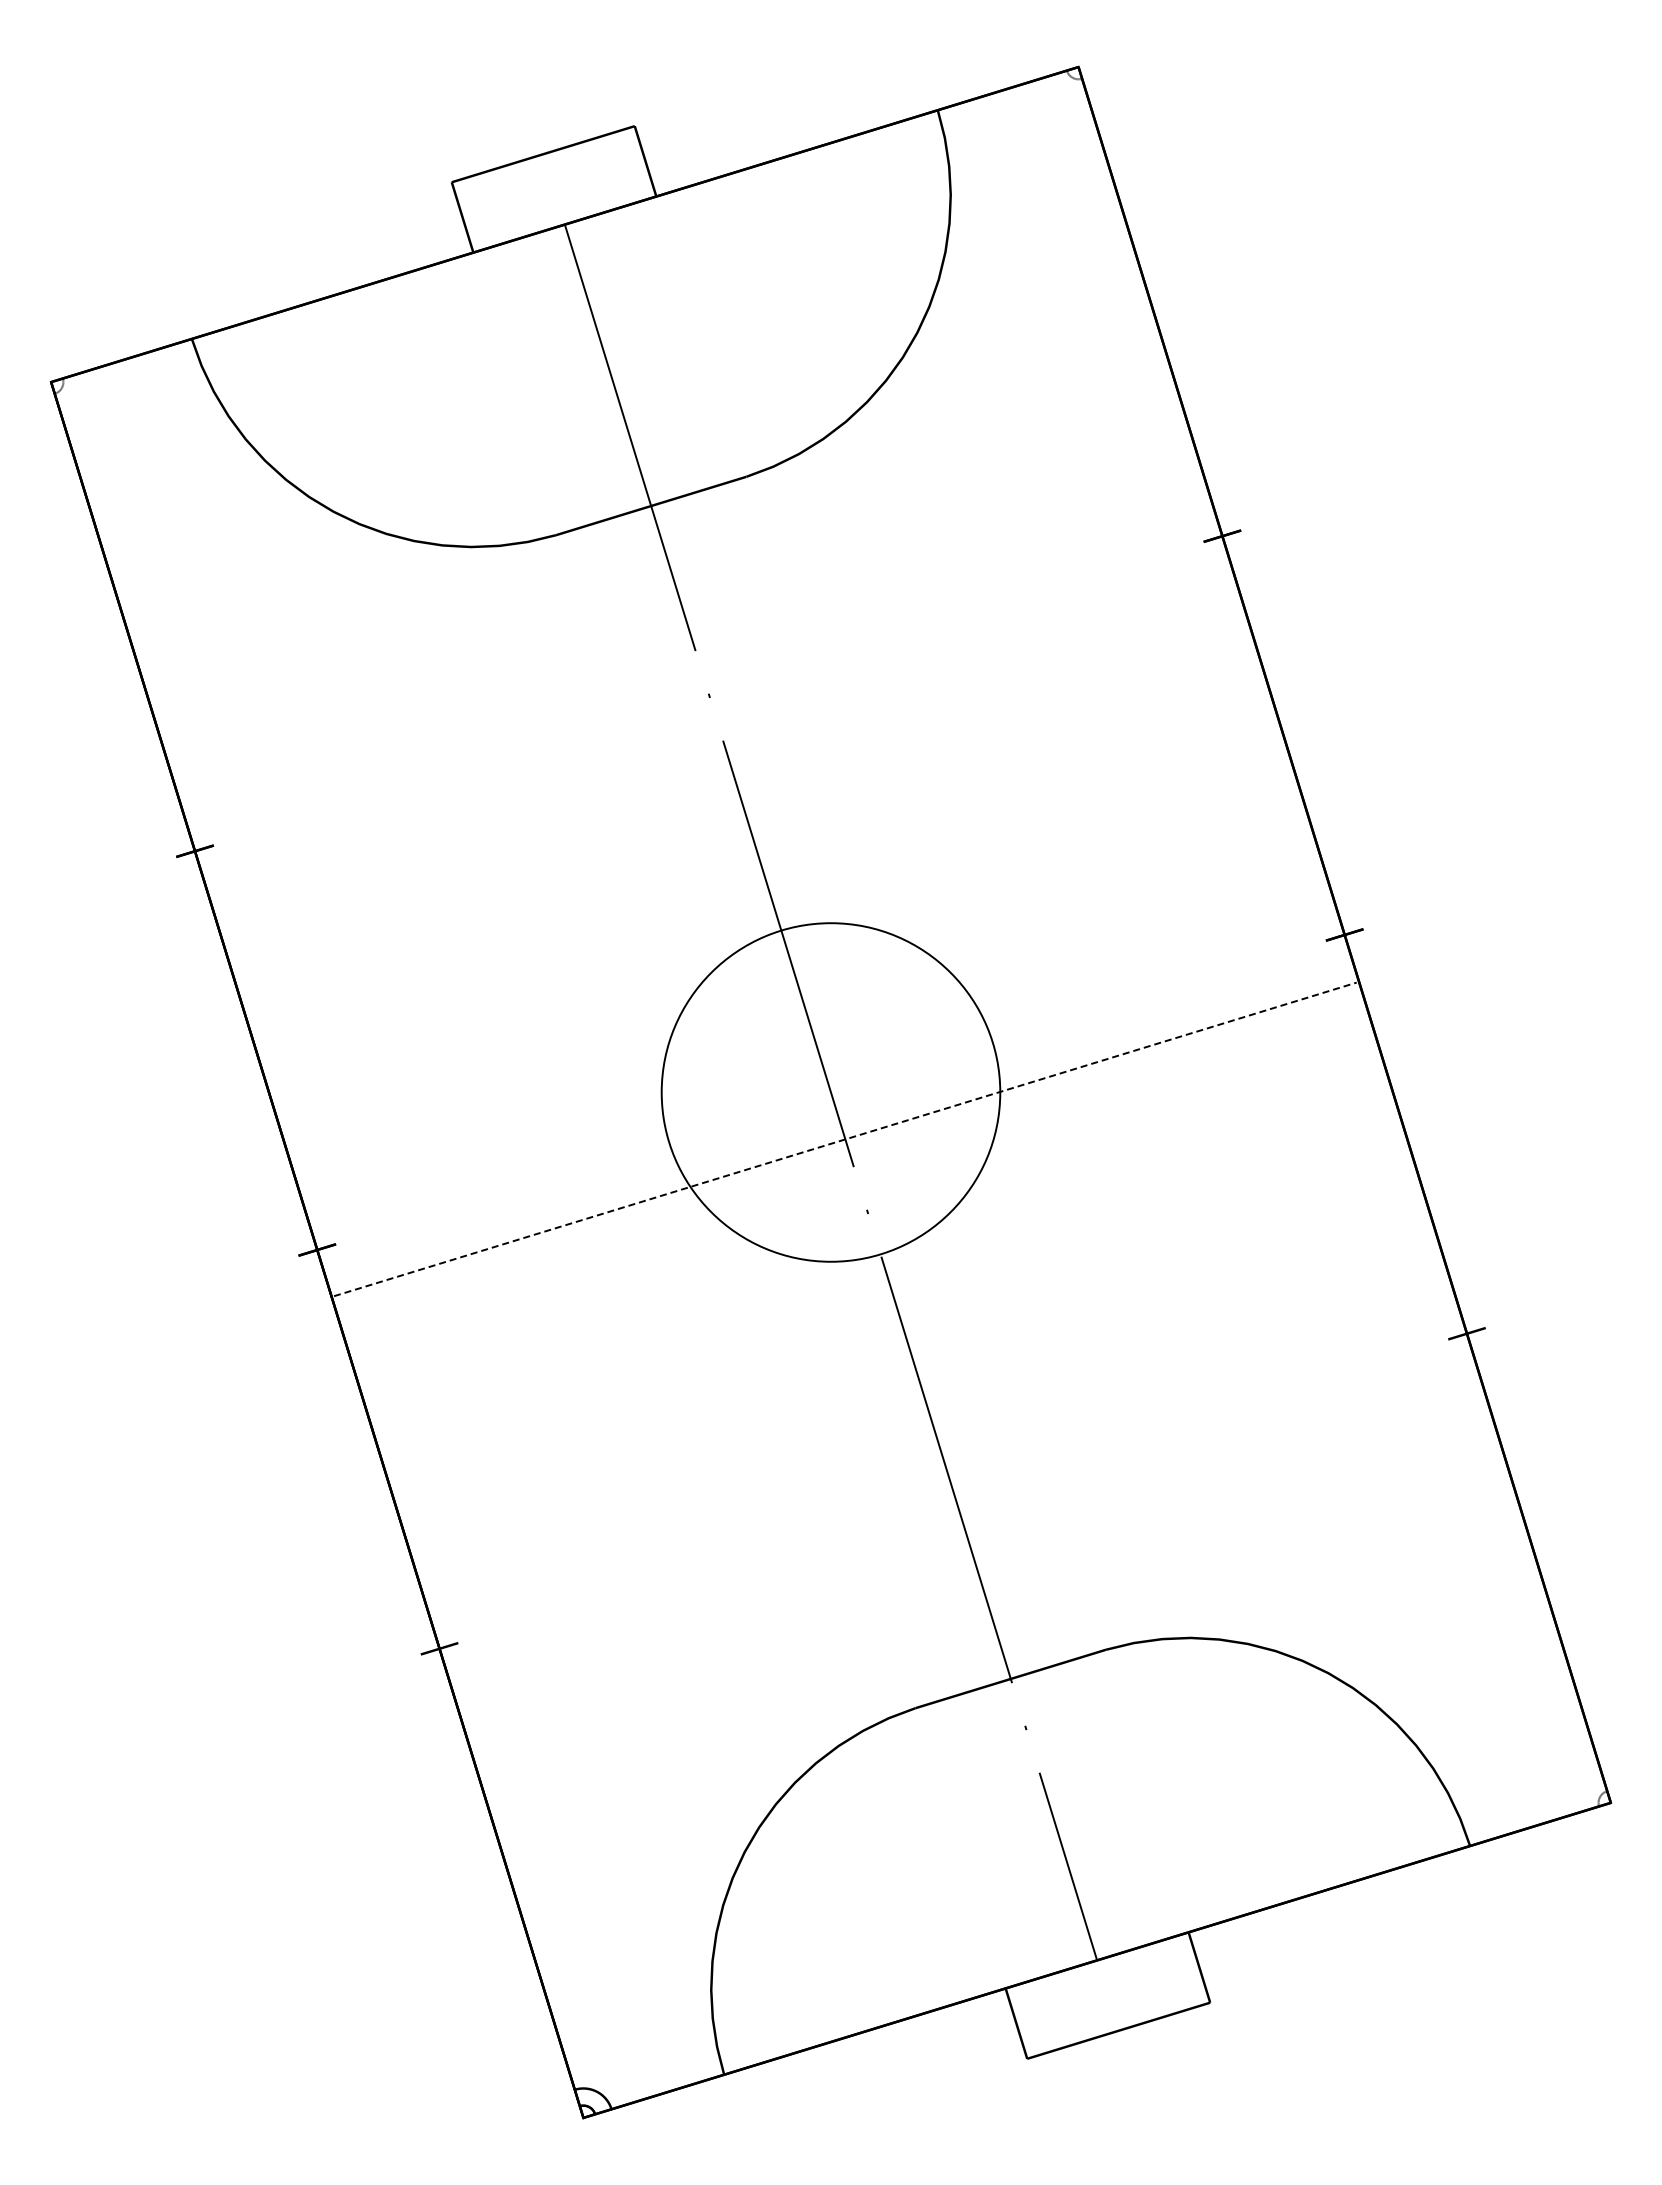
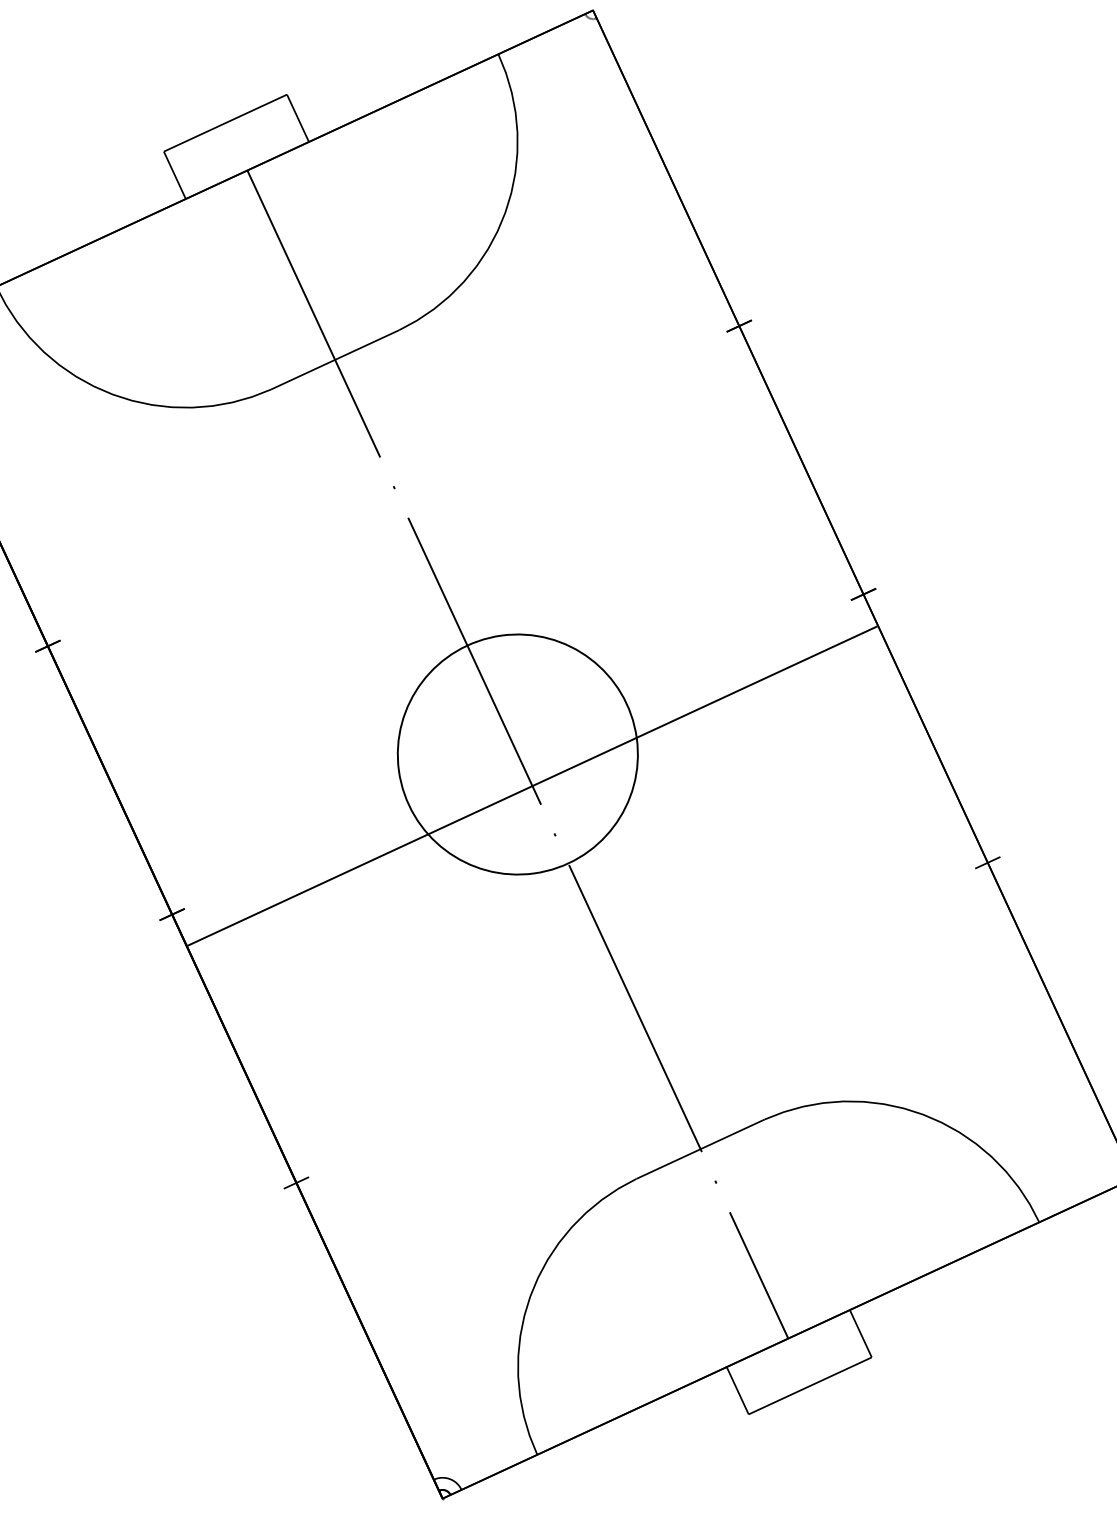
line: (845, 1139) -> (532, 786), dashed -> solid

